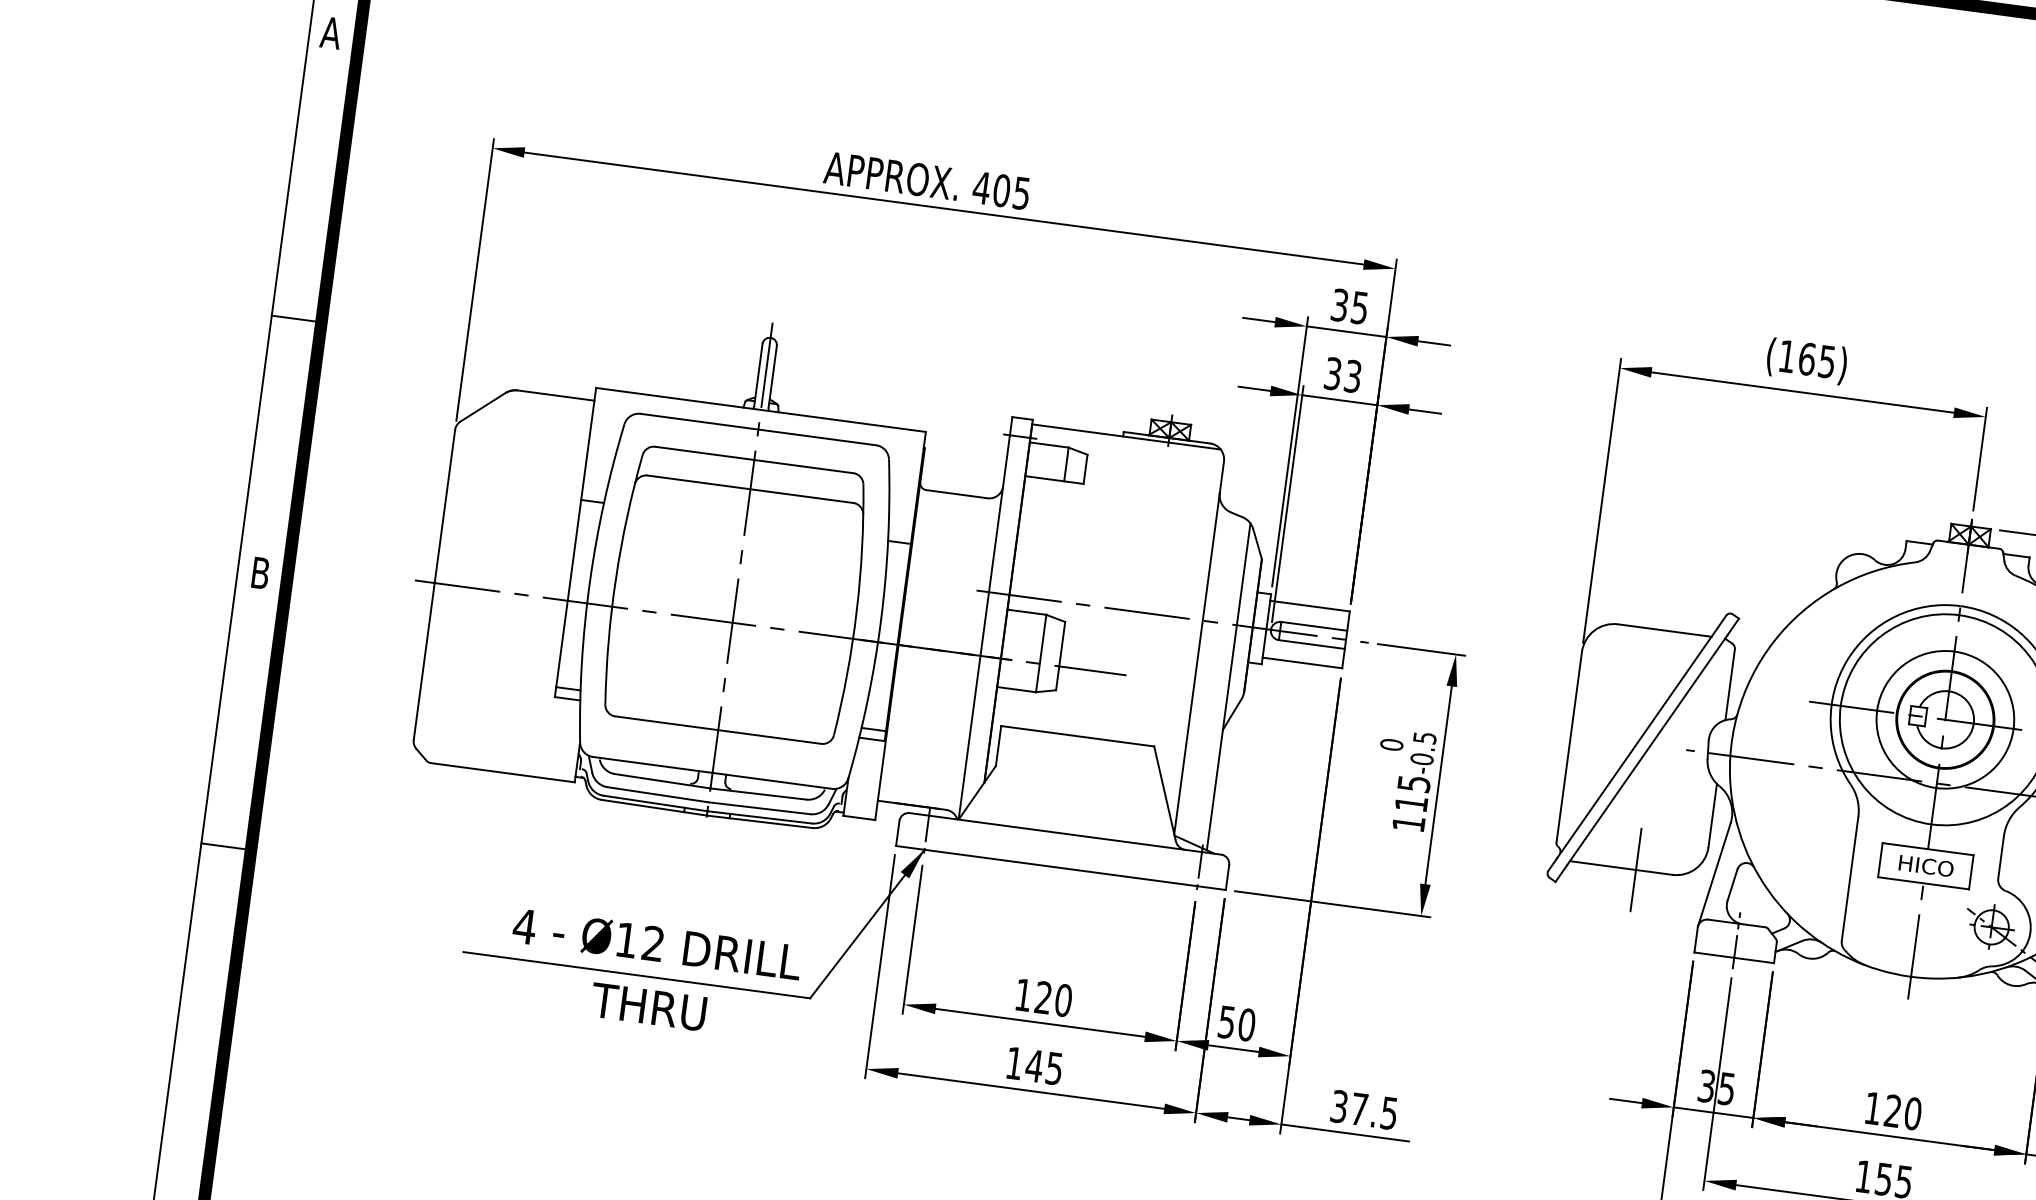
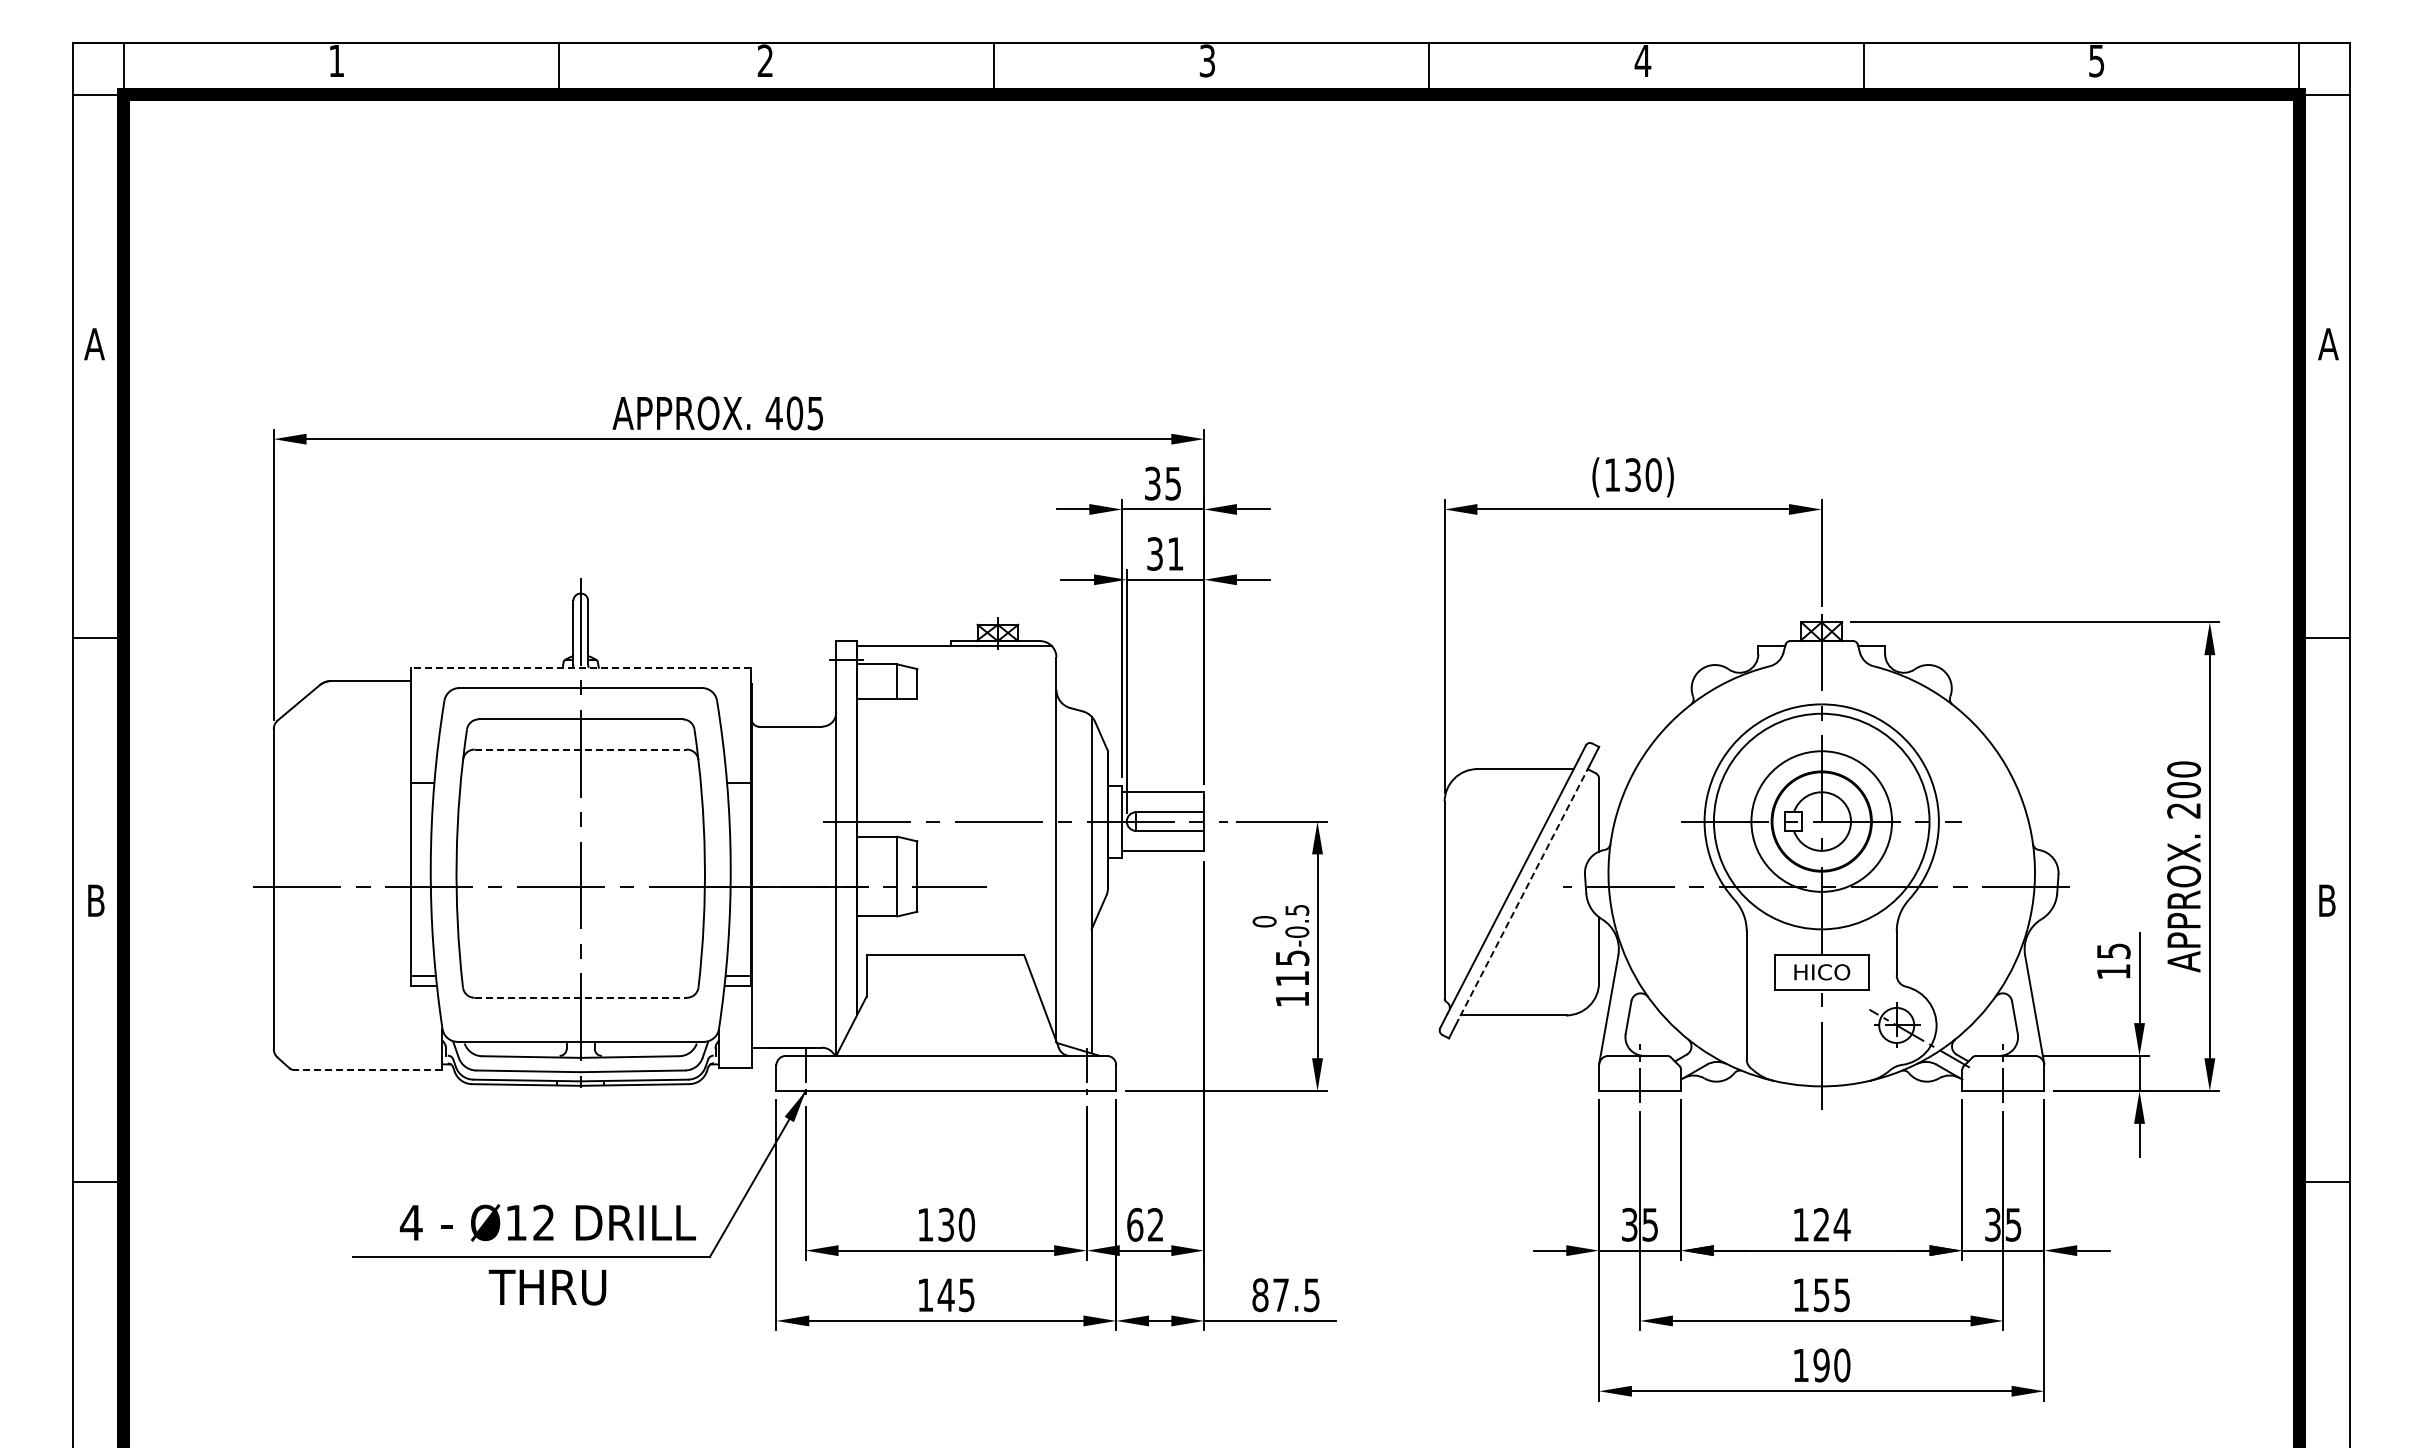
text: (1817, 360) -> (1643, 475), (165) -> (130)
text: (1352, 376) -> (1175, 553), 33 -> 31
line: (760, 409) -> (580, 667), solid -> dashed
line: (751, 489) -> (581, 749), solid -> dashed
line: (719, 729) -> (581, 997), solid -> dashed
line: (1646, 751) -> (1523, 893), solid -> dashed
line: (502, 772) -> (367, 1069), solid -> dashed
line: (1635, 869) -> (1528, 1014), removed
text: (1042, 997) -> (945, 1224), 120 -> 130
text: (1236, 1023) -> (1145, 1224), 50 -> 62
text: (1339, 1107) -> (1260, 1295), 37.5 -> 87.5
text: (1912, 1113) -> (1841, 1224), 120 -> 124

